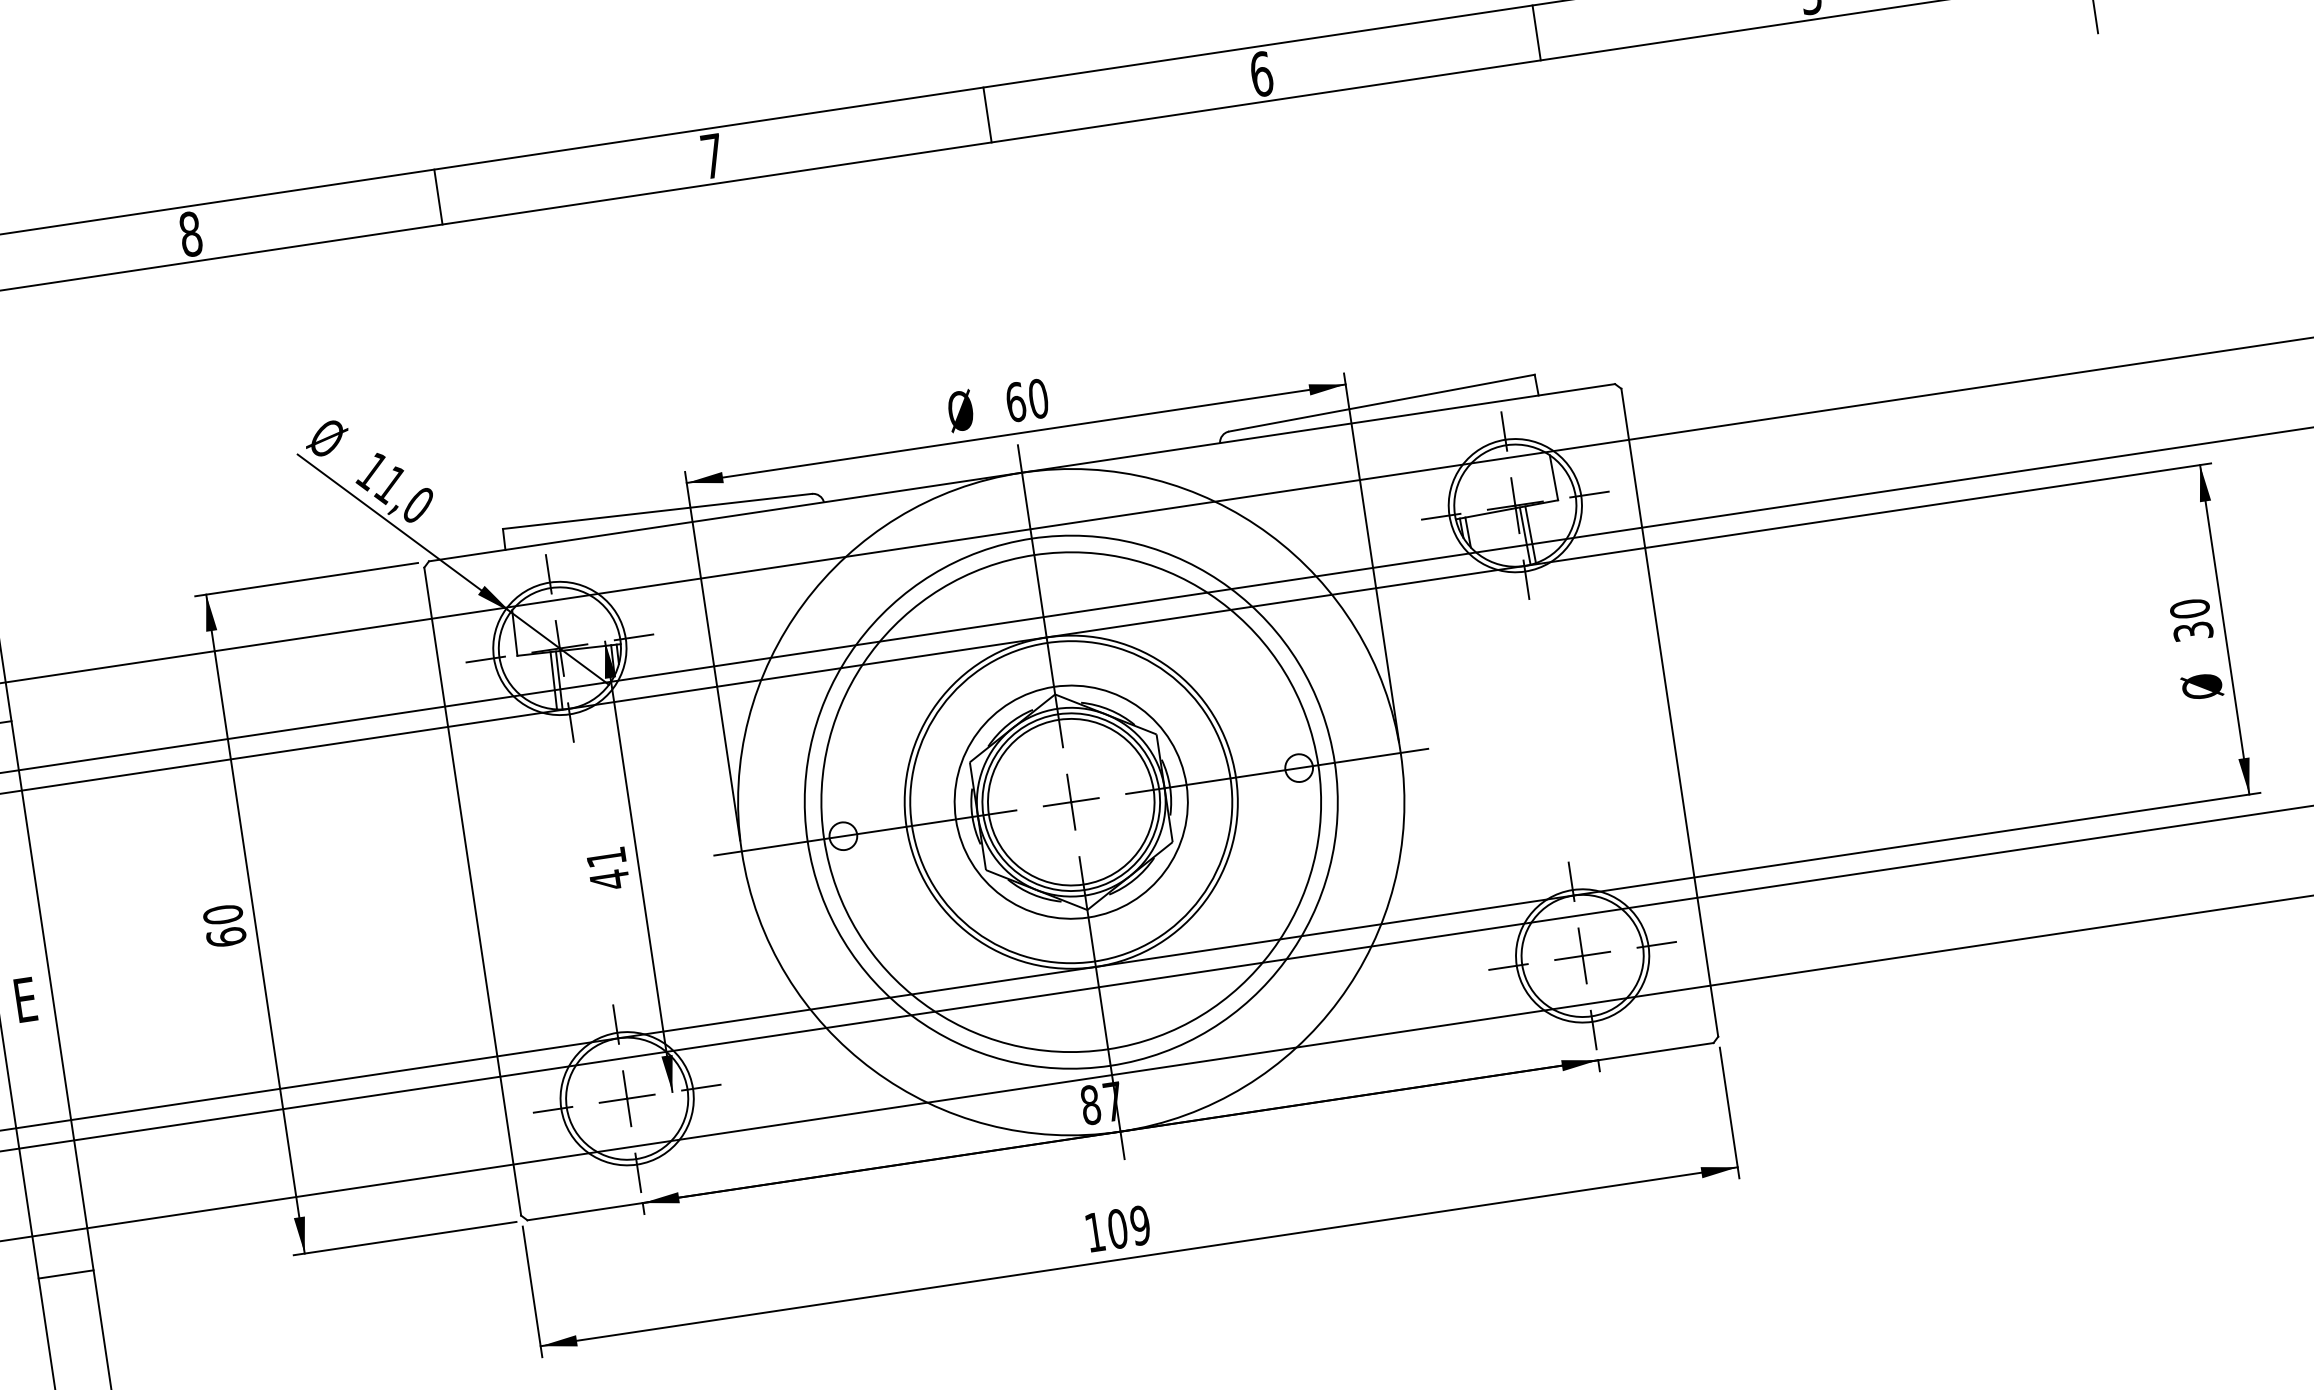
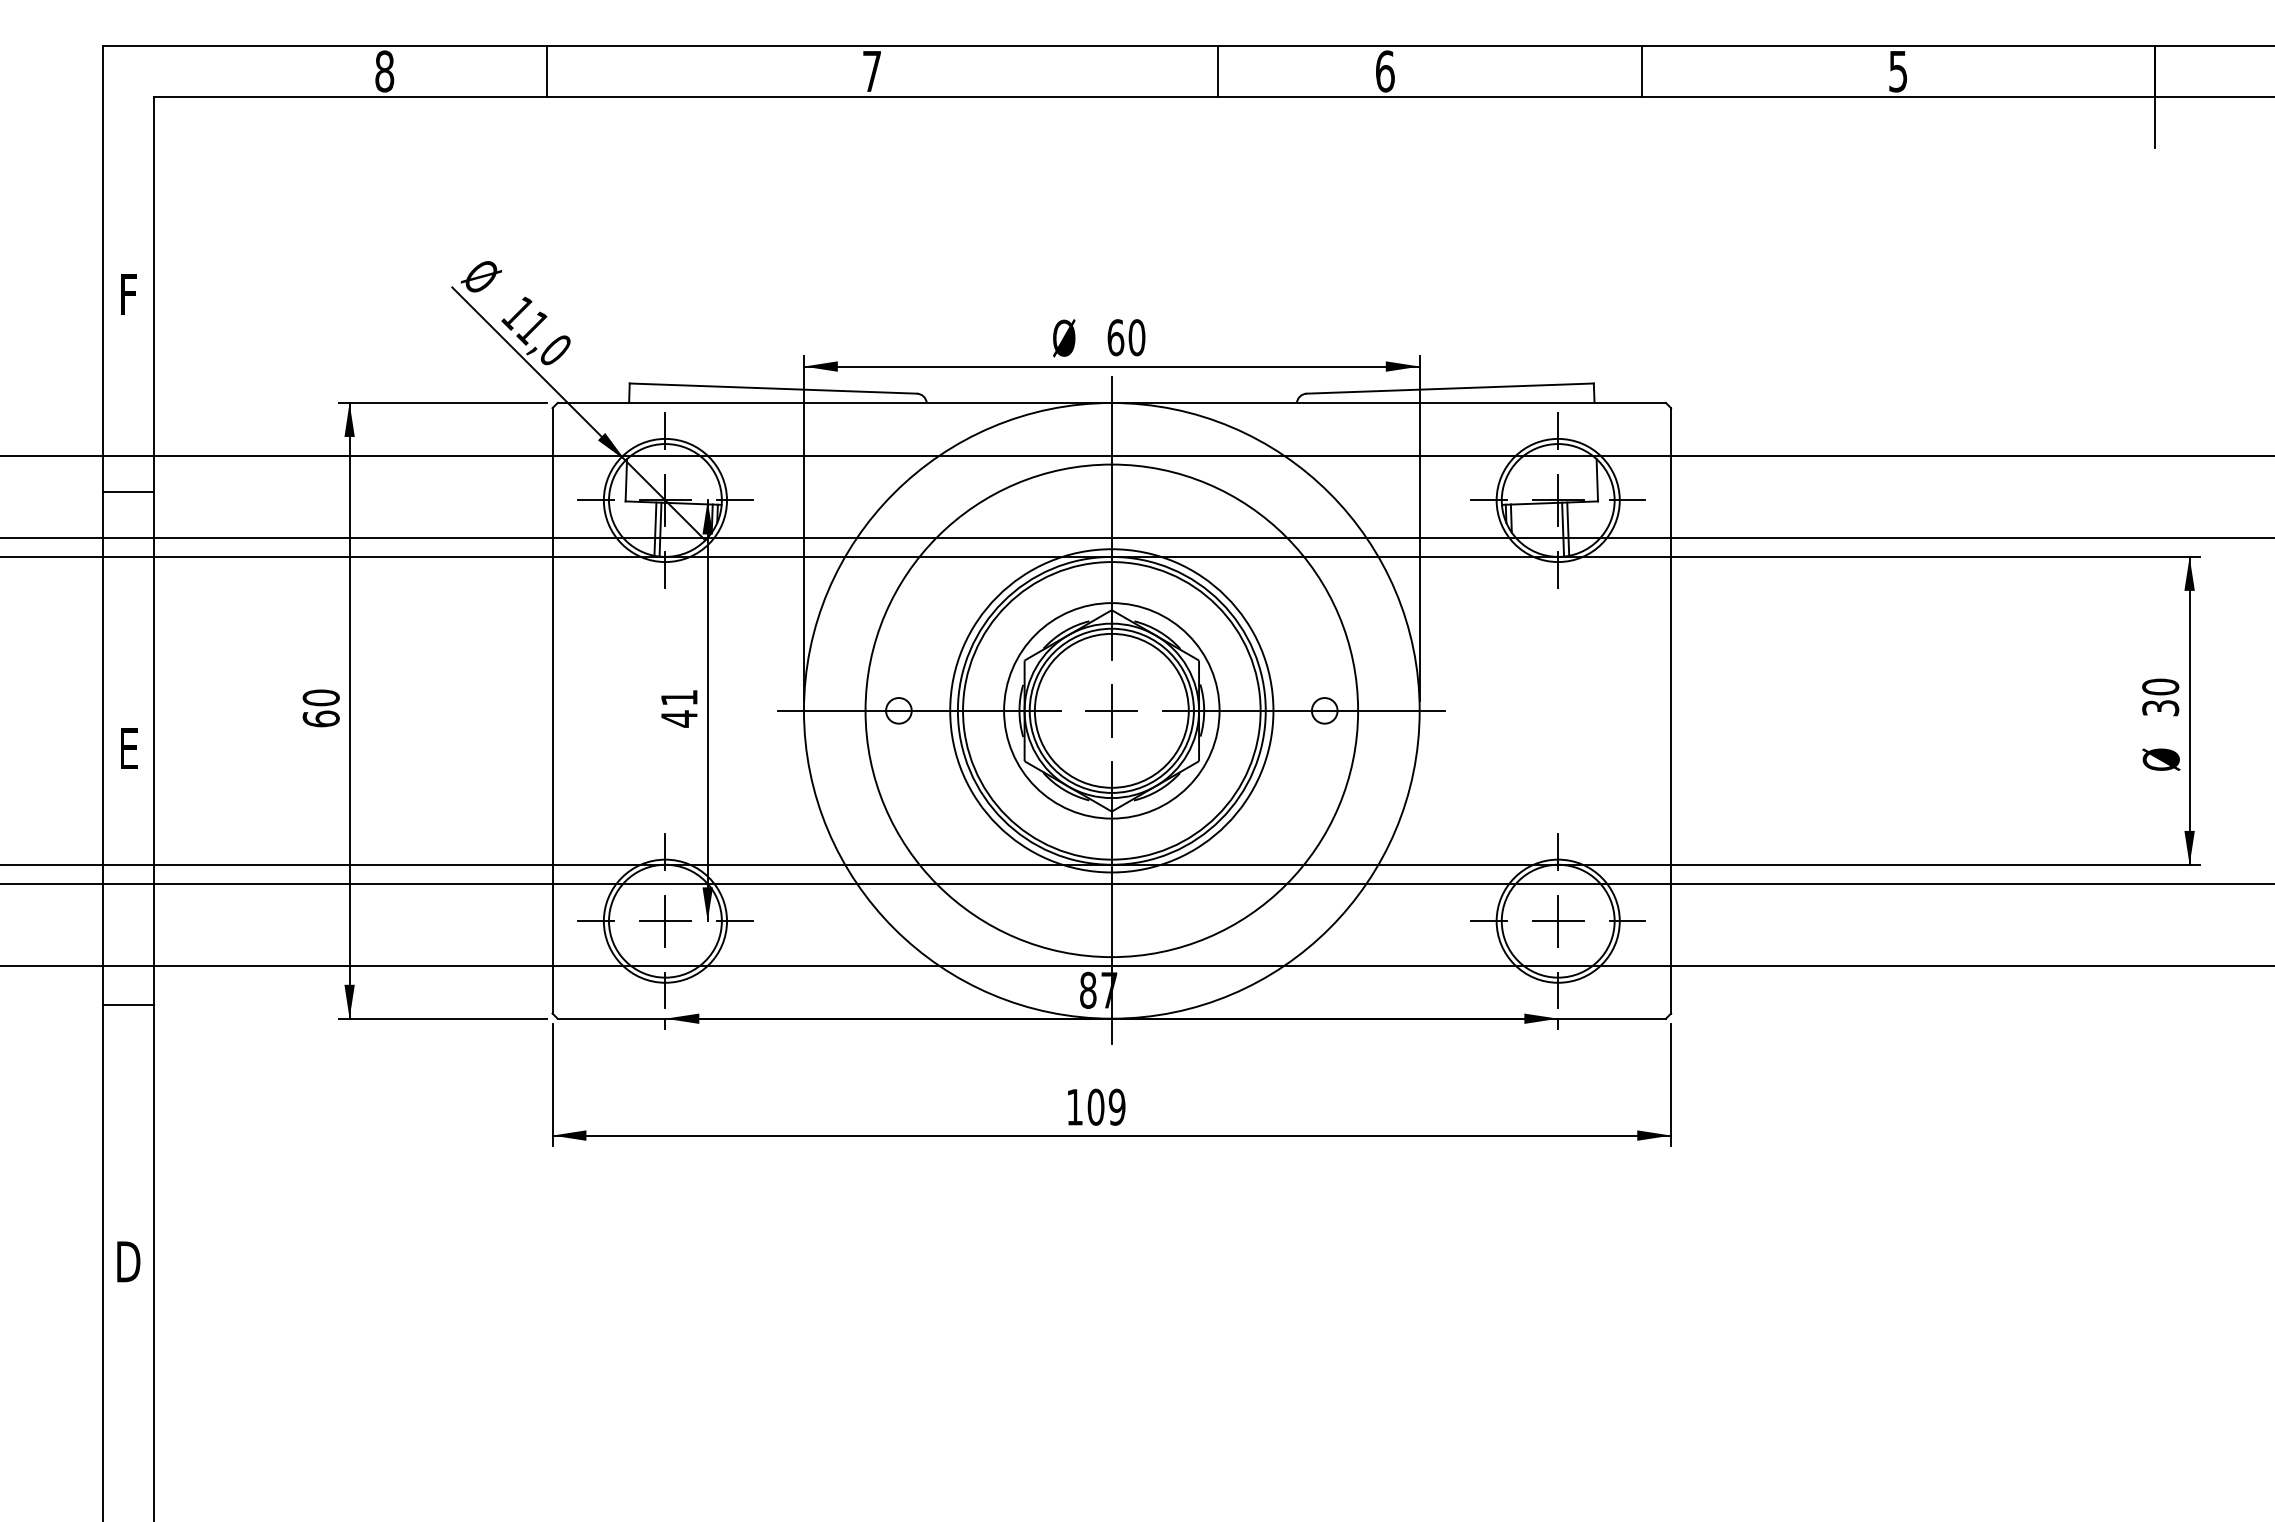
line: (987, 115) -> (1218, 71), moved
line: (438, 197) -> (547, 71), moved
circle: (1070, 801) -> (1111, 710), size x0.7

